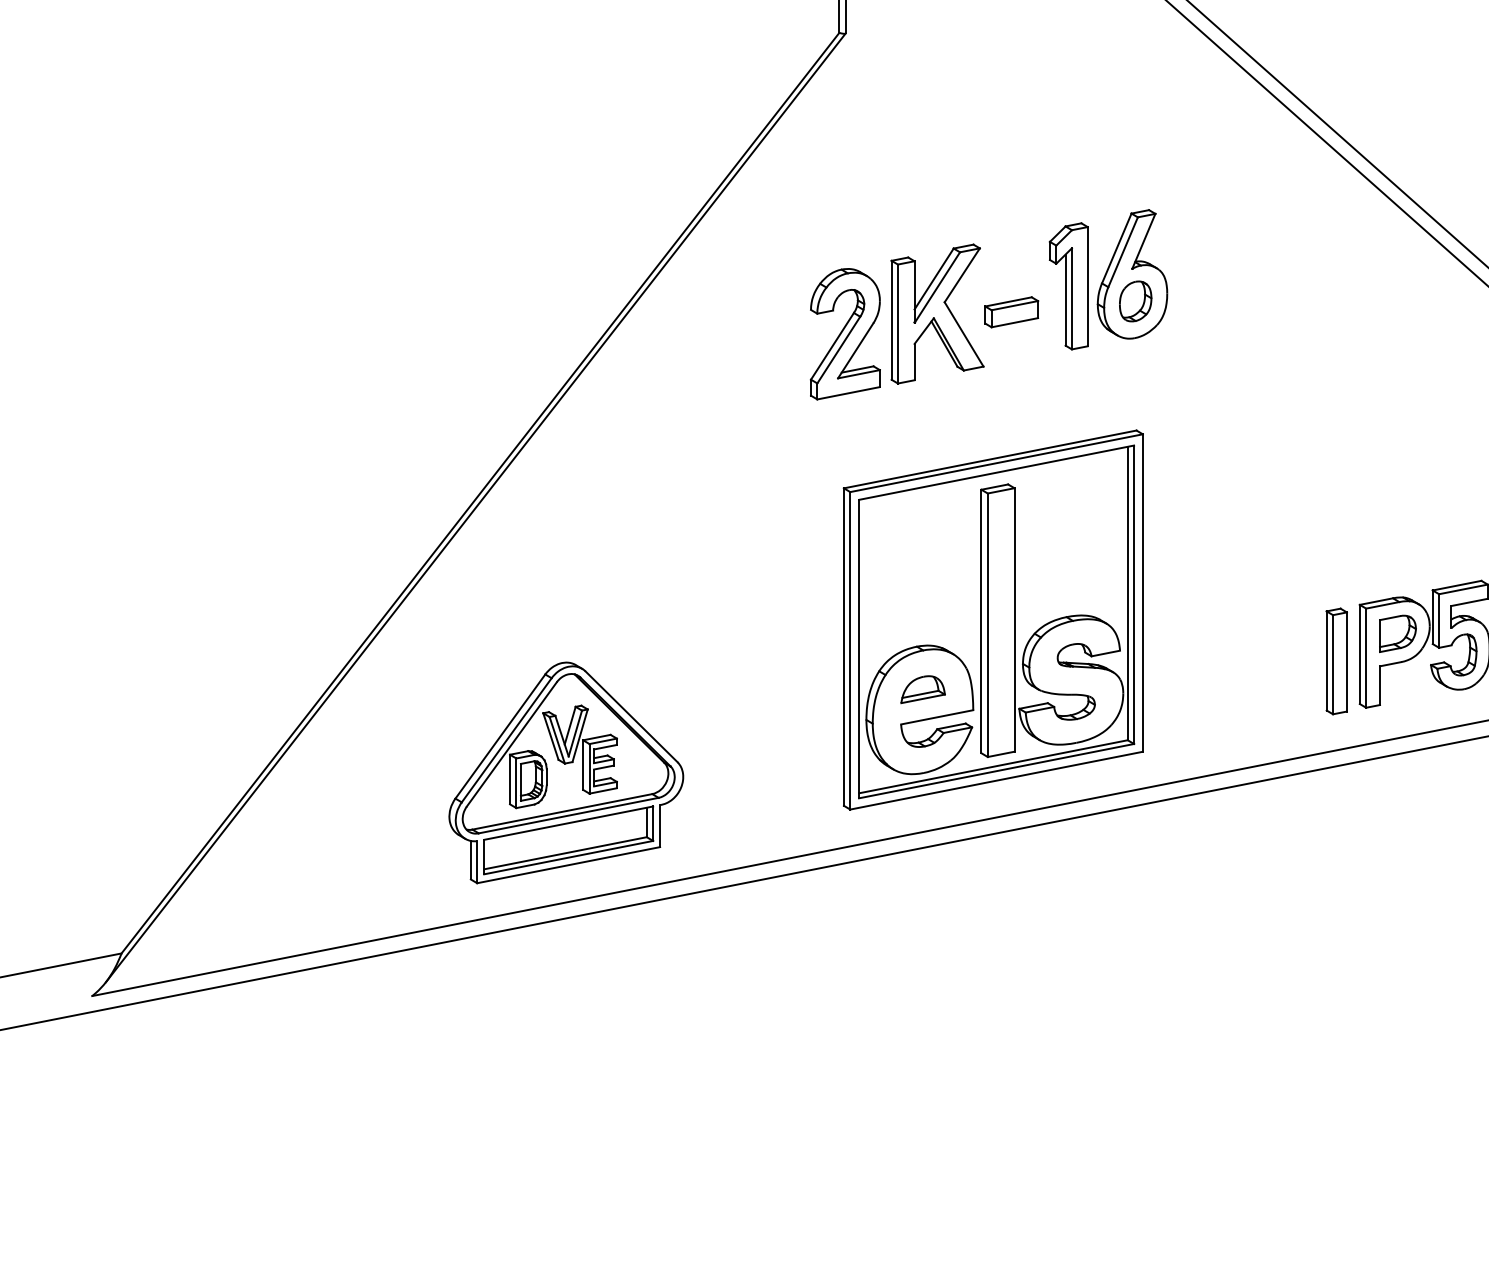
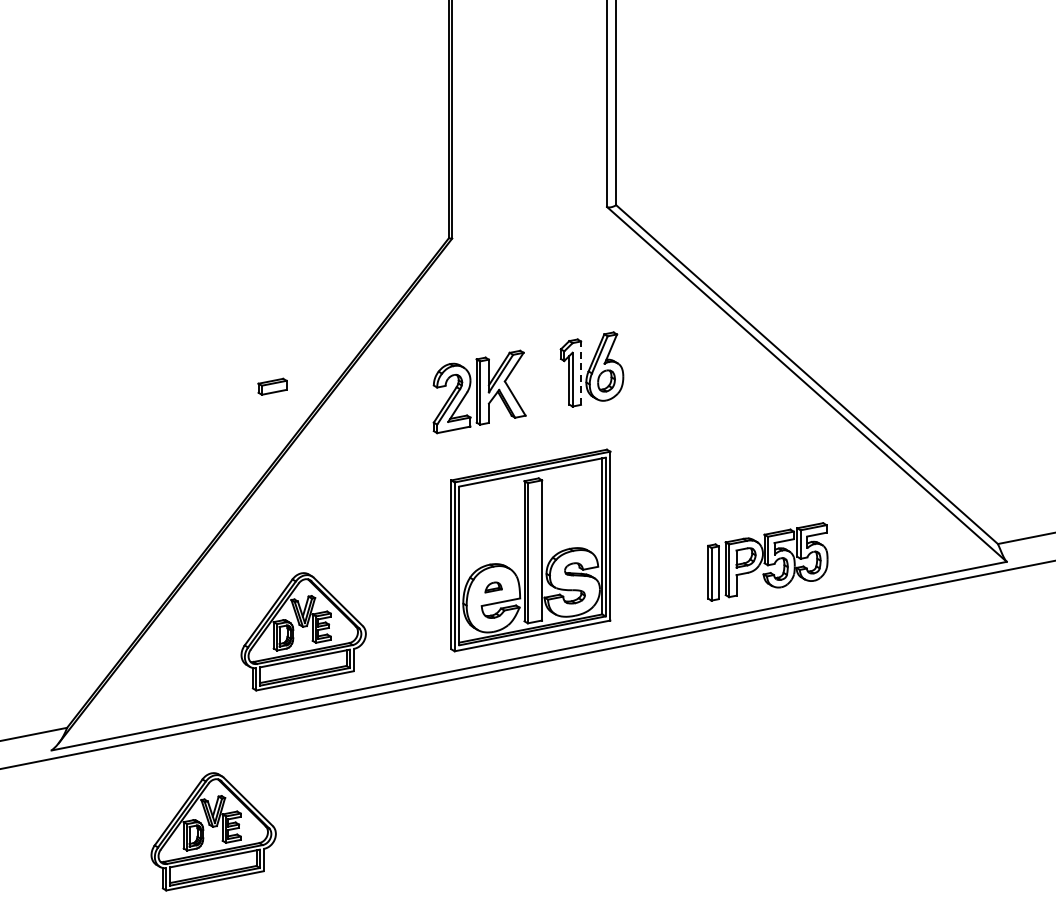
line: (1088, 287) -> (581, 373), solid -> dashed
part: (1011, 311) -> (272, 386), moved
part: (923, 689) -> (493, 587), size x0.7
part: (396, 1148) -> (213, 831), added

